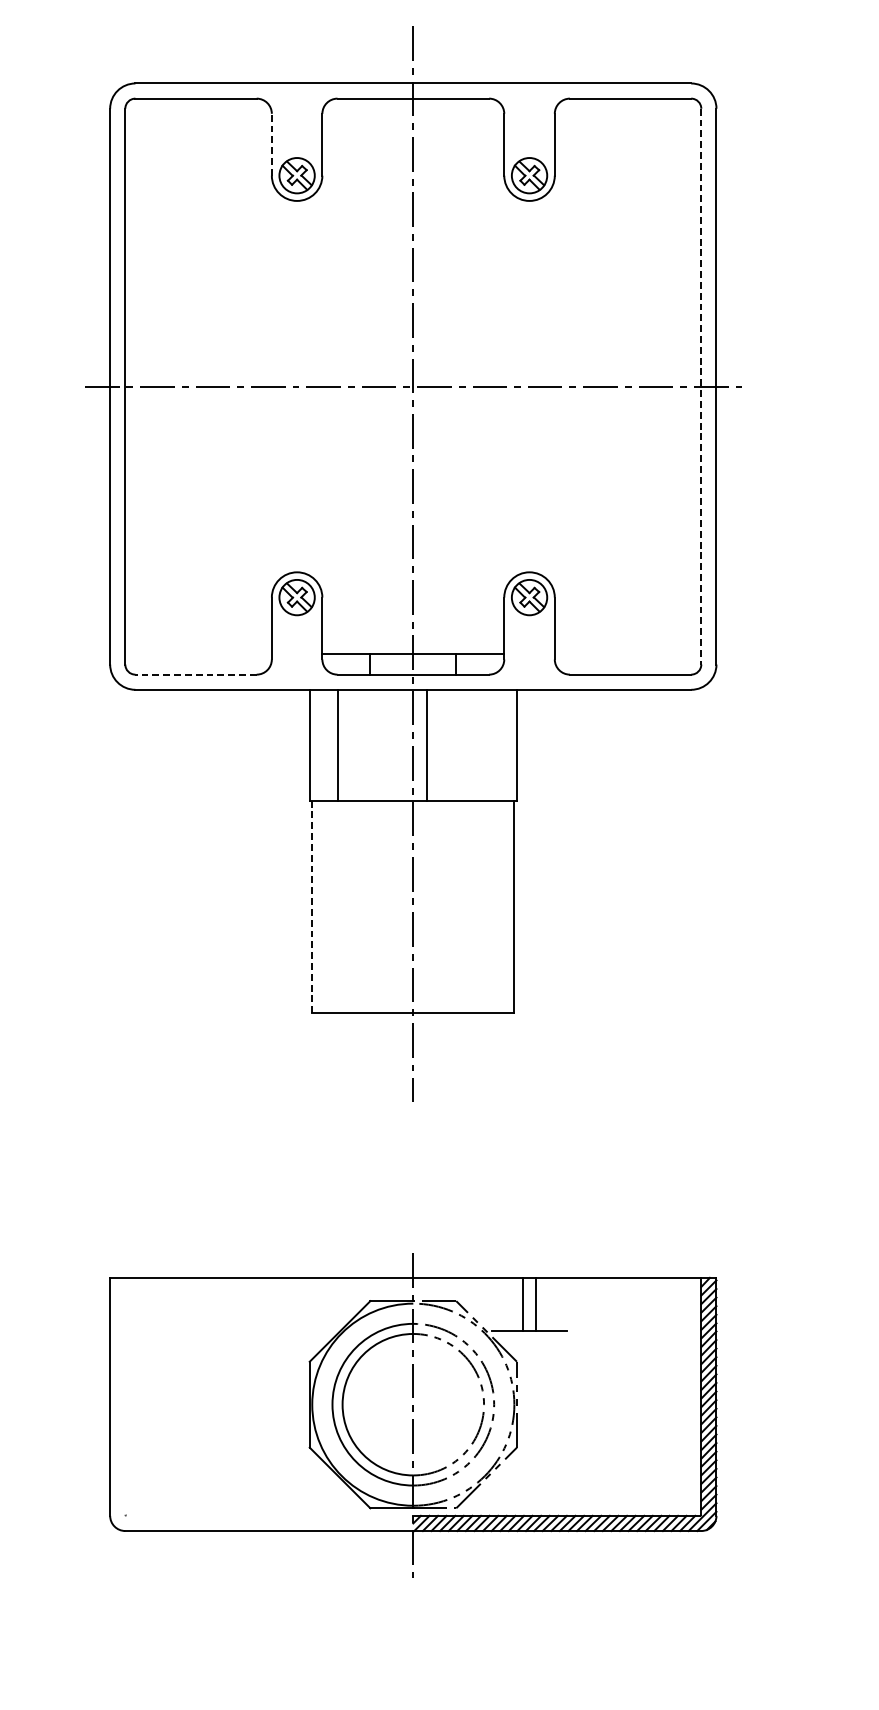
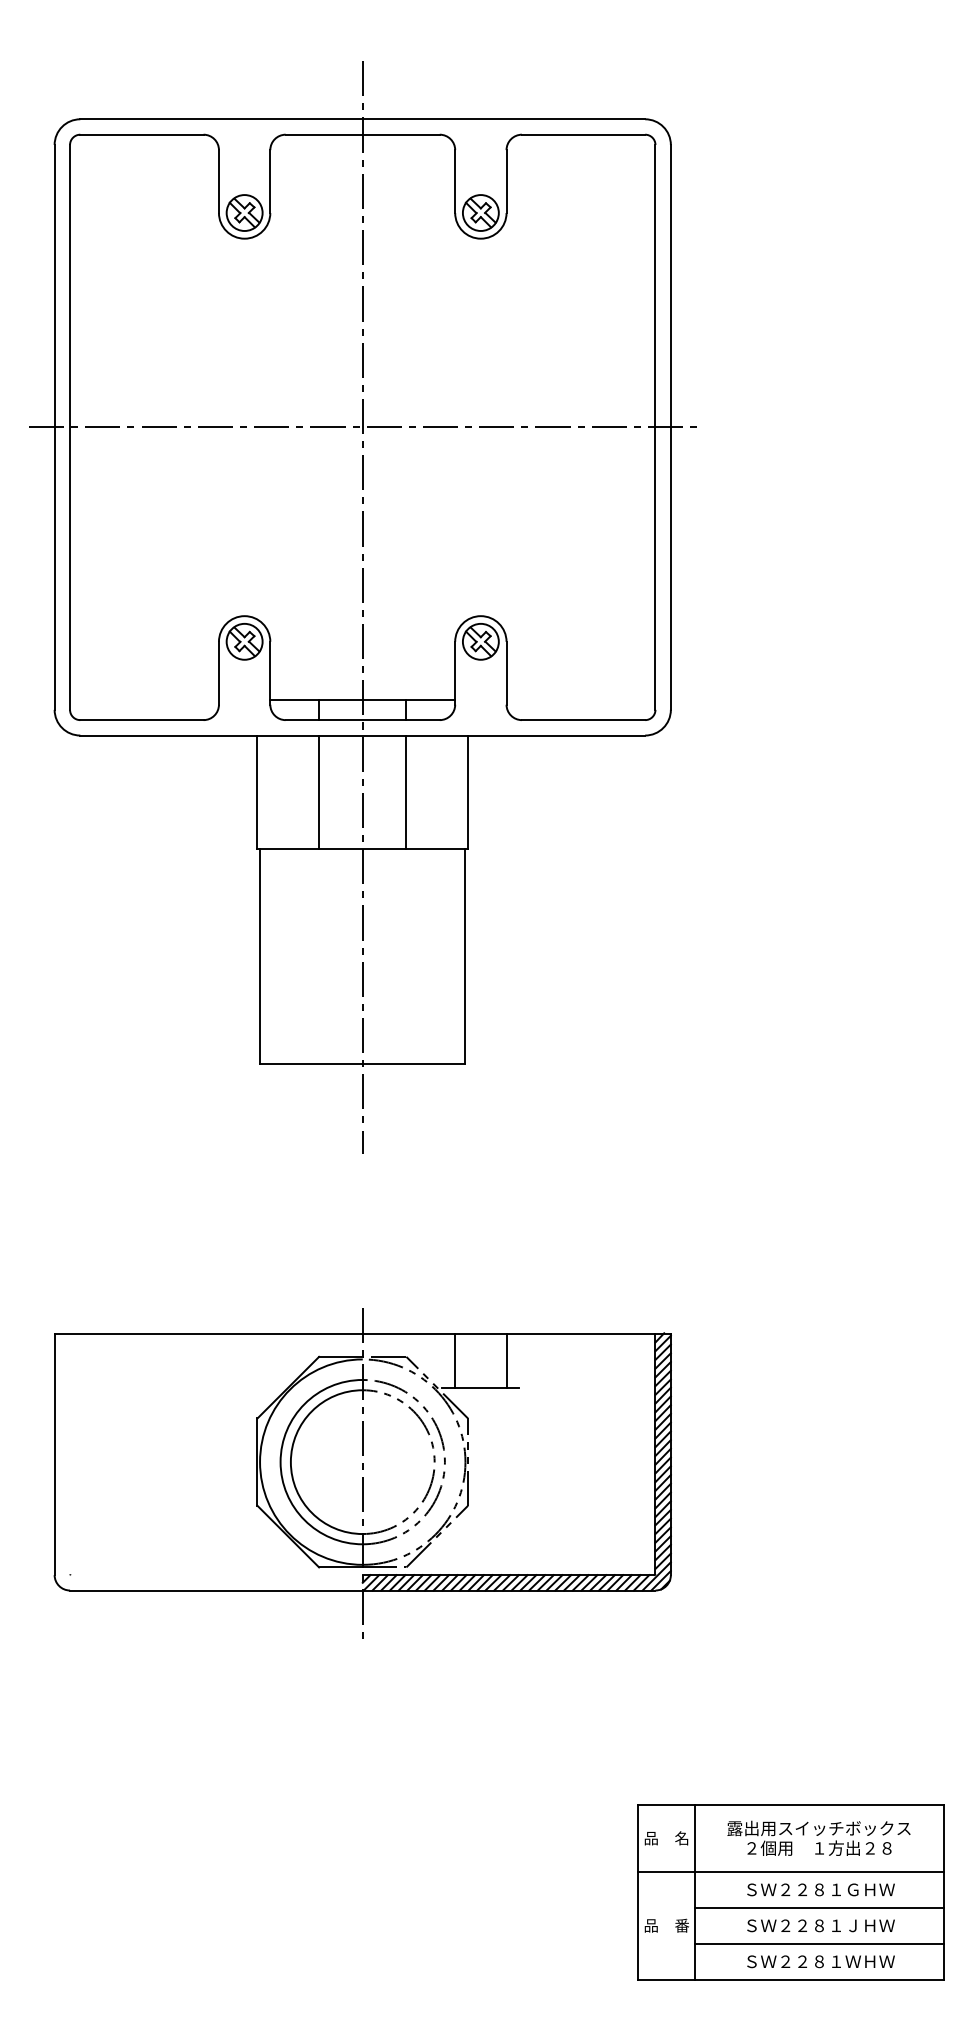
line: (271, 144) -> (218, 181), dashed -> solid
line: (701, 386) -> (655, 427), dashed -> solid
line: (195, 675) -> (141, 720), dashed -> solid
line: (338, 744) -> (319, 791), moved
line: (426, 744) -> (406, 791), moved
line: (312, 907) -> (260, 956), dashed -> solid
line: (523, 1304) -> (506, 1360), moved
line: (536, 1304) -> (455, 1360), moved

